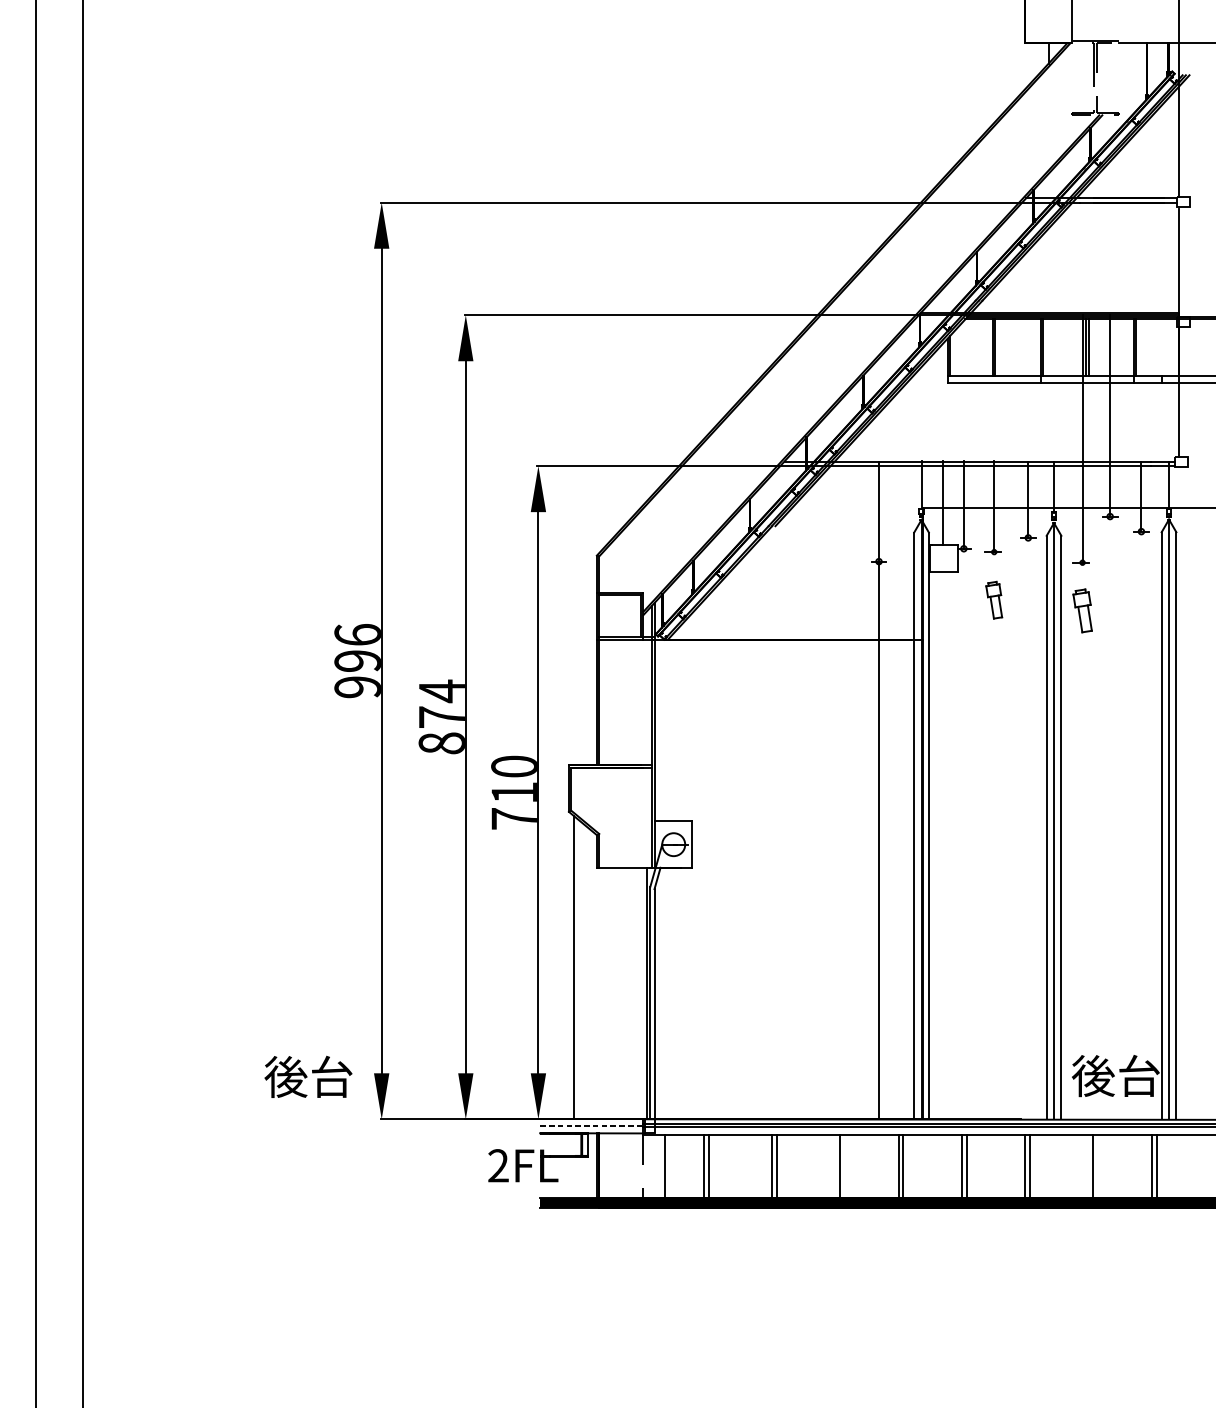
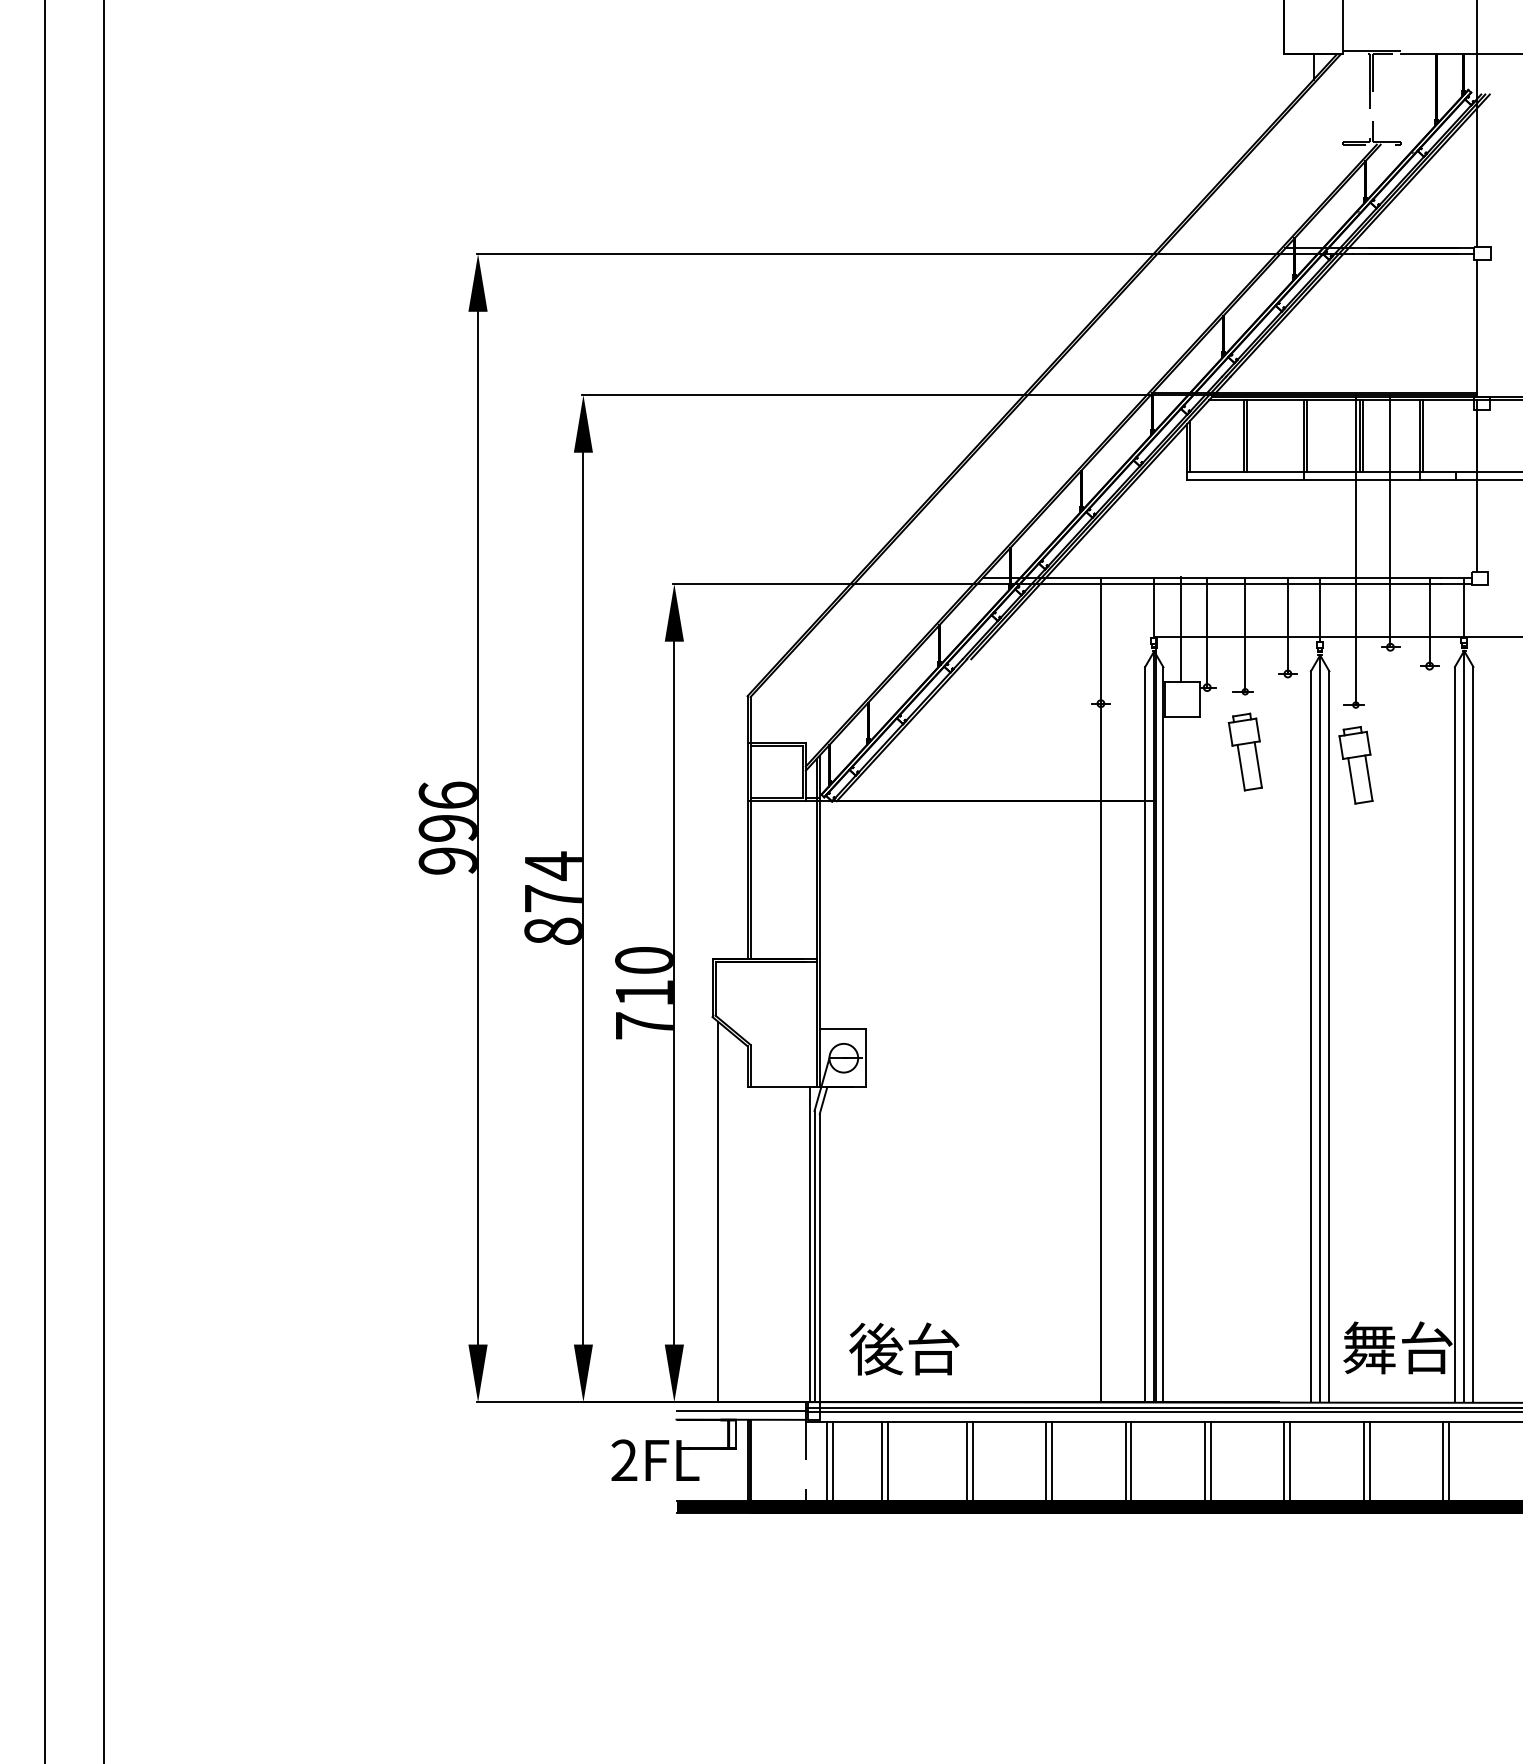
part: (993, 599) -> (1244, 751), size x1.67
part: (1082, 610) -> (1355, 765), size x1.43
text: (1093, 1075) -> (1369, 1347), 後台 -> 舞台
text: (308, 1076) -> (904, 1348), moved
line: (592, 1125) -> (742, 1410), dashed -> solid
line: (659, 1166) -> (826, 1461), added
line: (835, 1166) -> (1046, 1461), added
line: (1088, 1166) -> (1363, 1461), added

